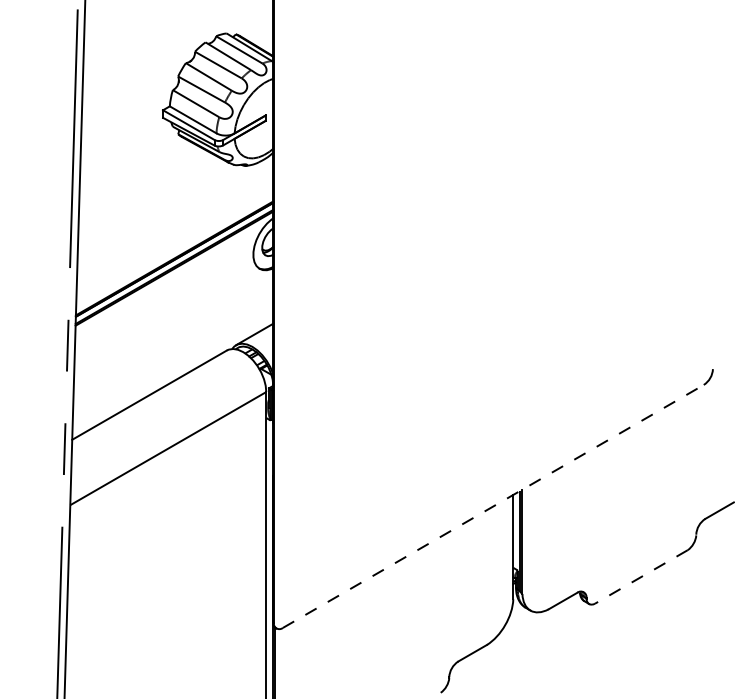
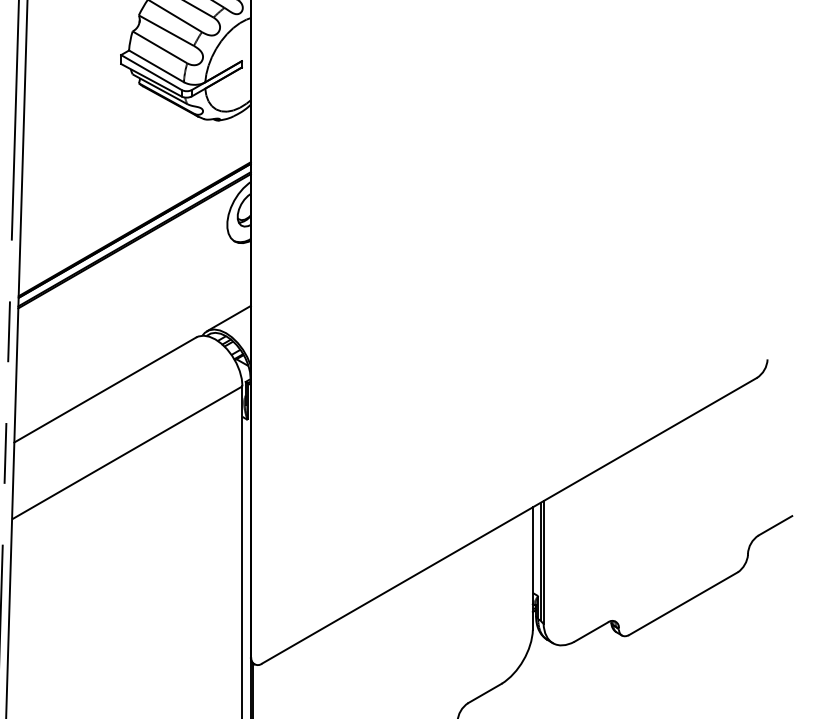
line: (493, 506) -> (509, 520), dashed -> solid
line: (641, 576) -> (683, 603), dashed -> solid

